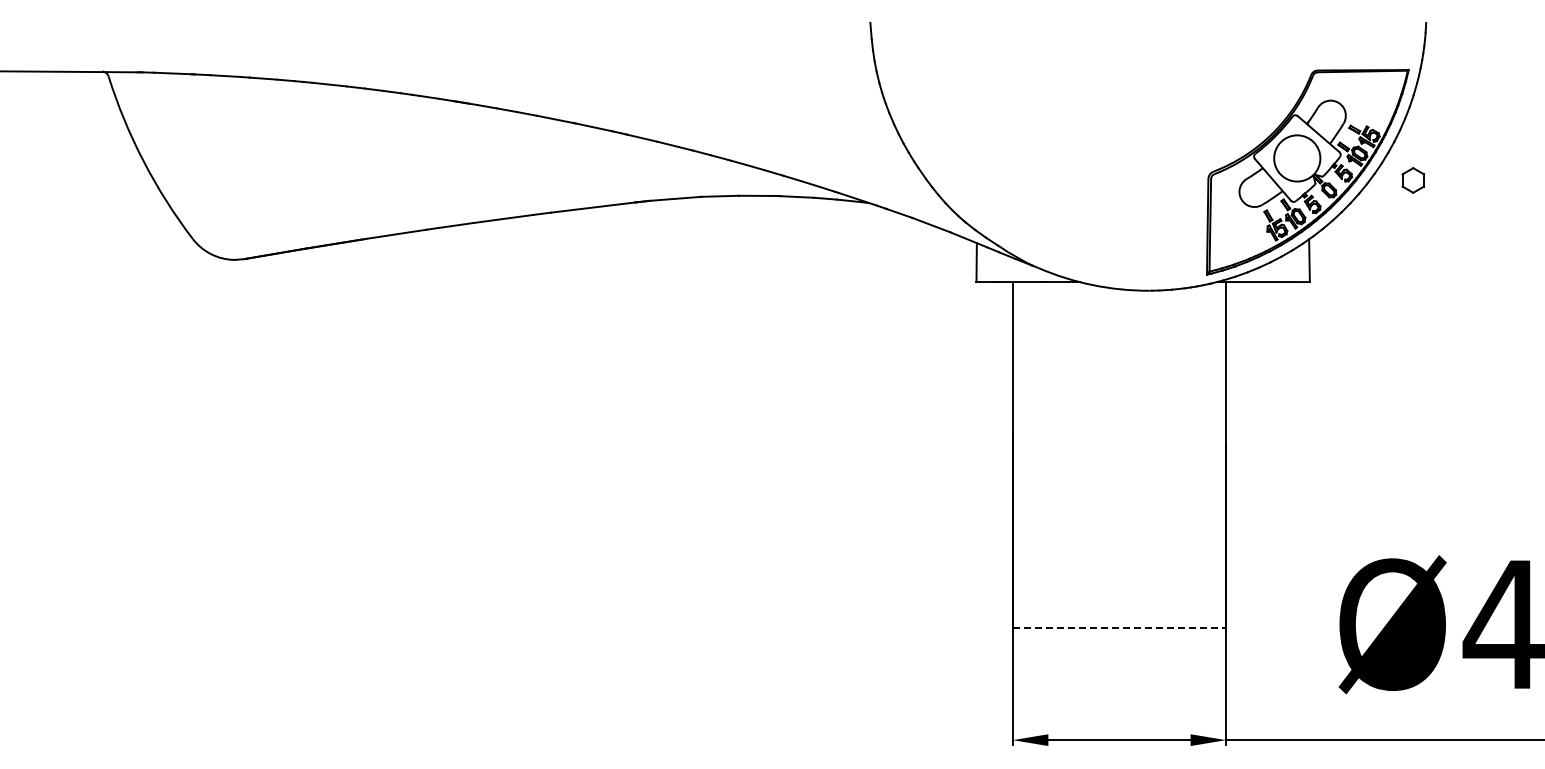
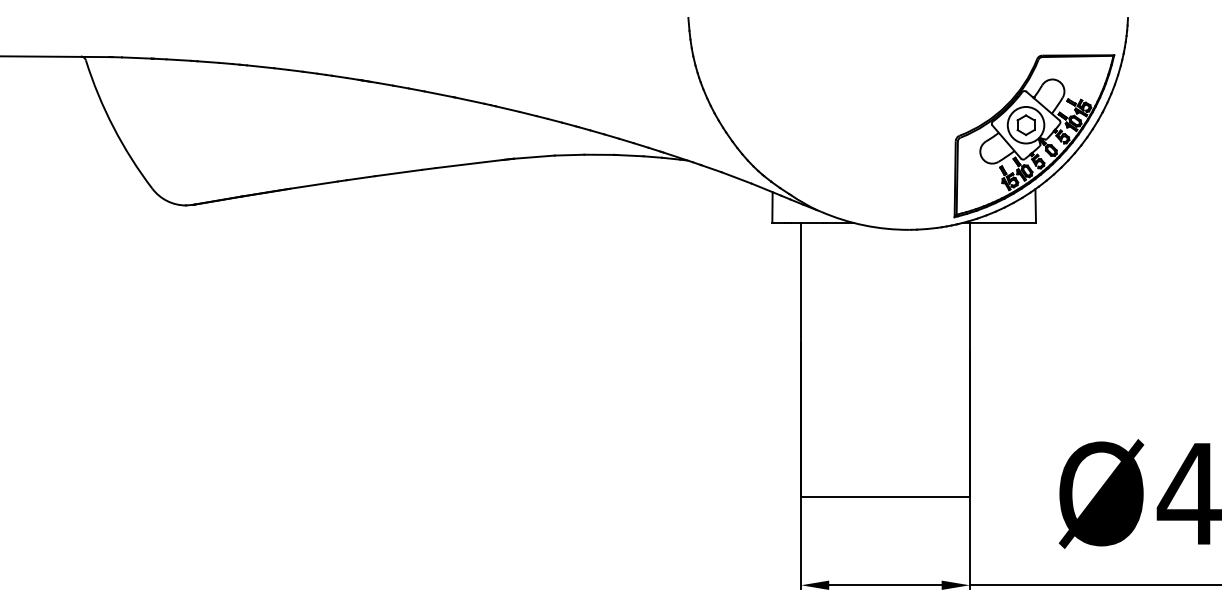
part: (1412, 180) -> (1025, 125), moved
line: (1119, 627) -> (885, 496), dashed -> solid

